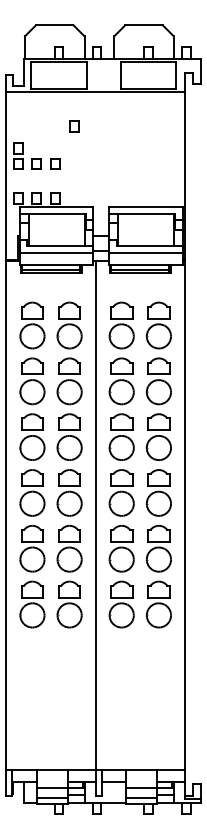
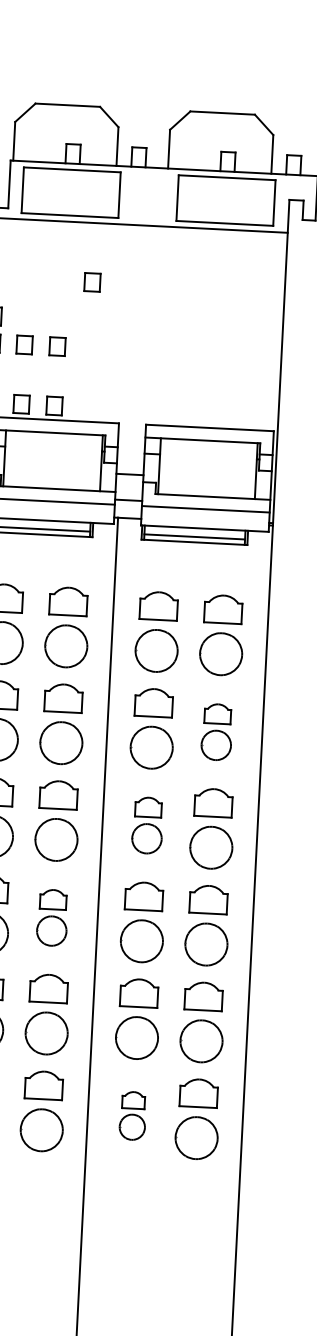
part: (158, 381) -> (216, 732), size x0.7
part: (121, 436) -> (147, 824), size x0.7
part: (69, 492) -> (52, 917), size x0.7
part: (121, 604) -> (132, 1115), size x0.6

